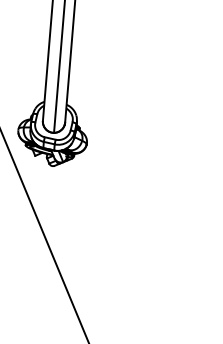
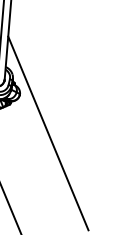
line: (127, 199) -> (48, 133), added

